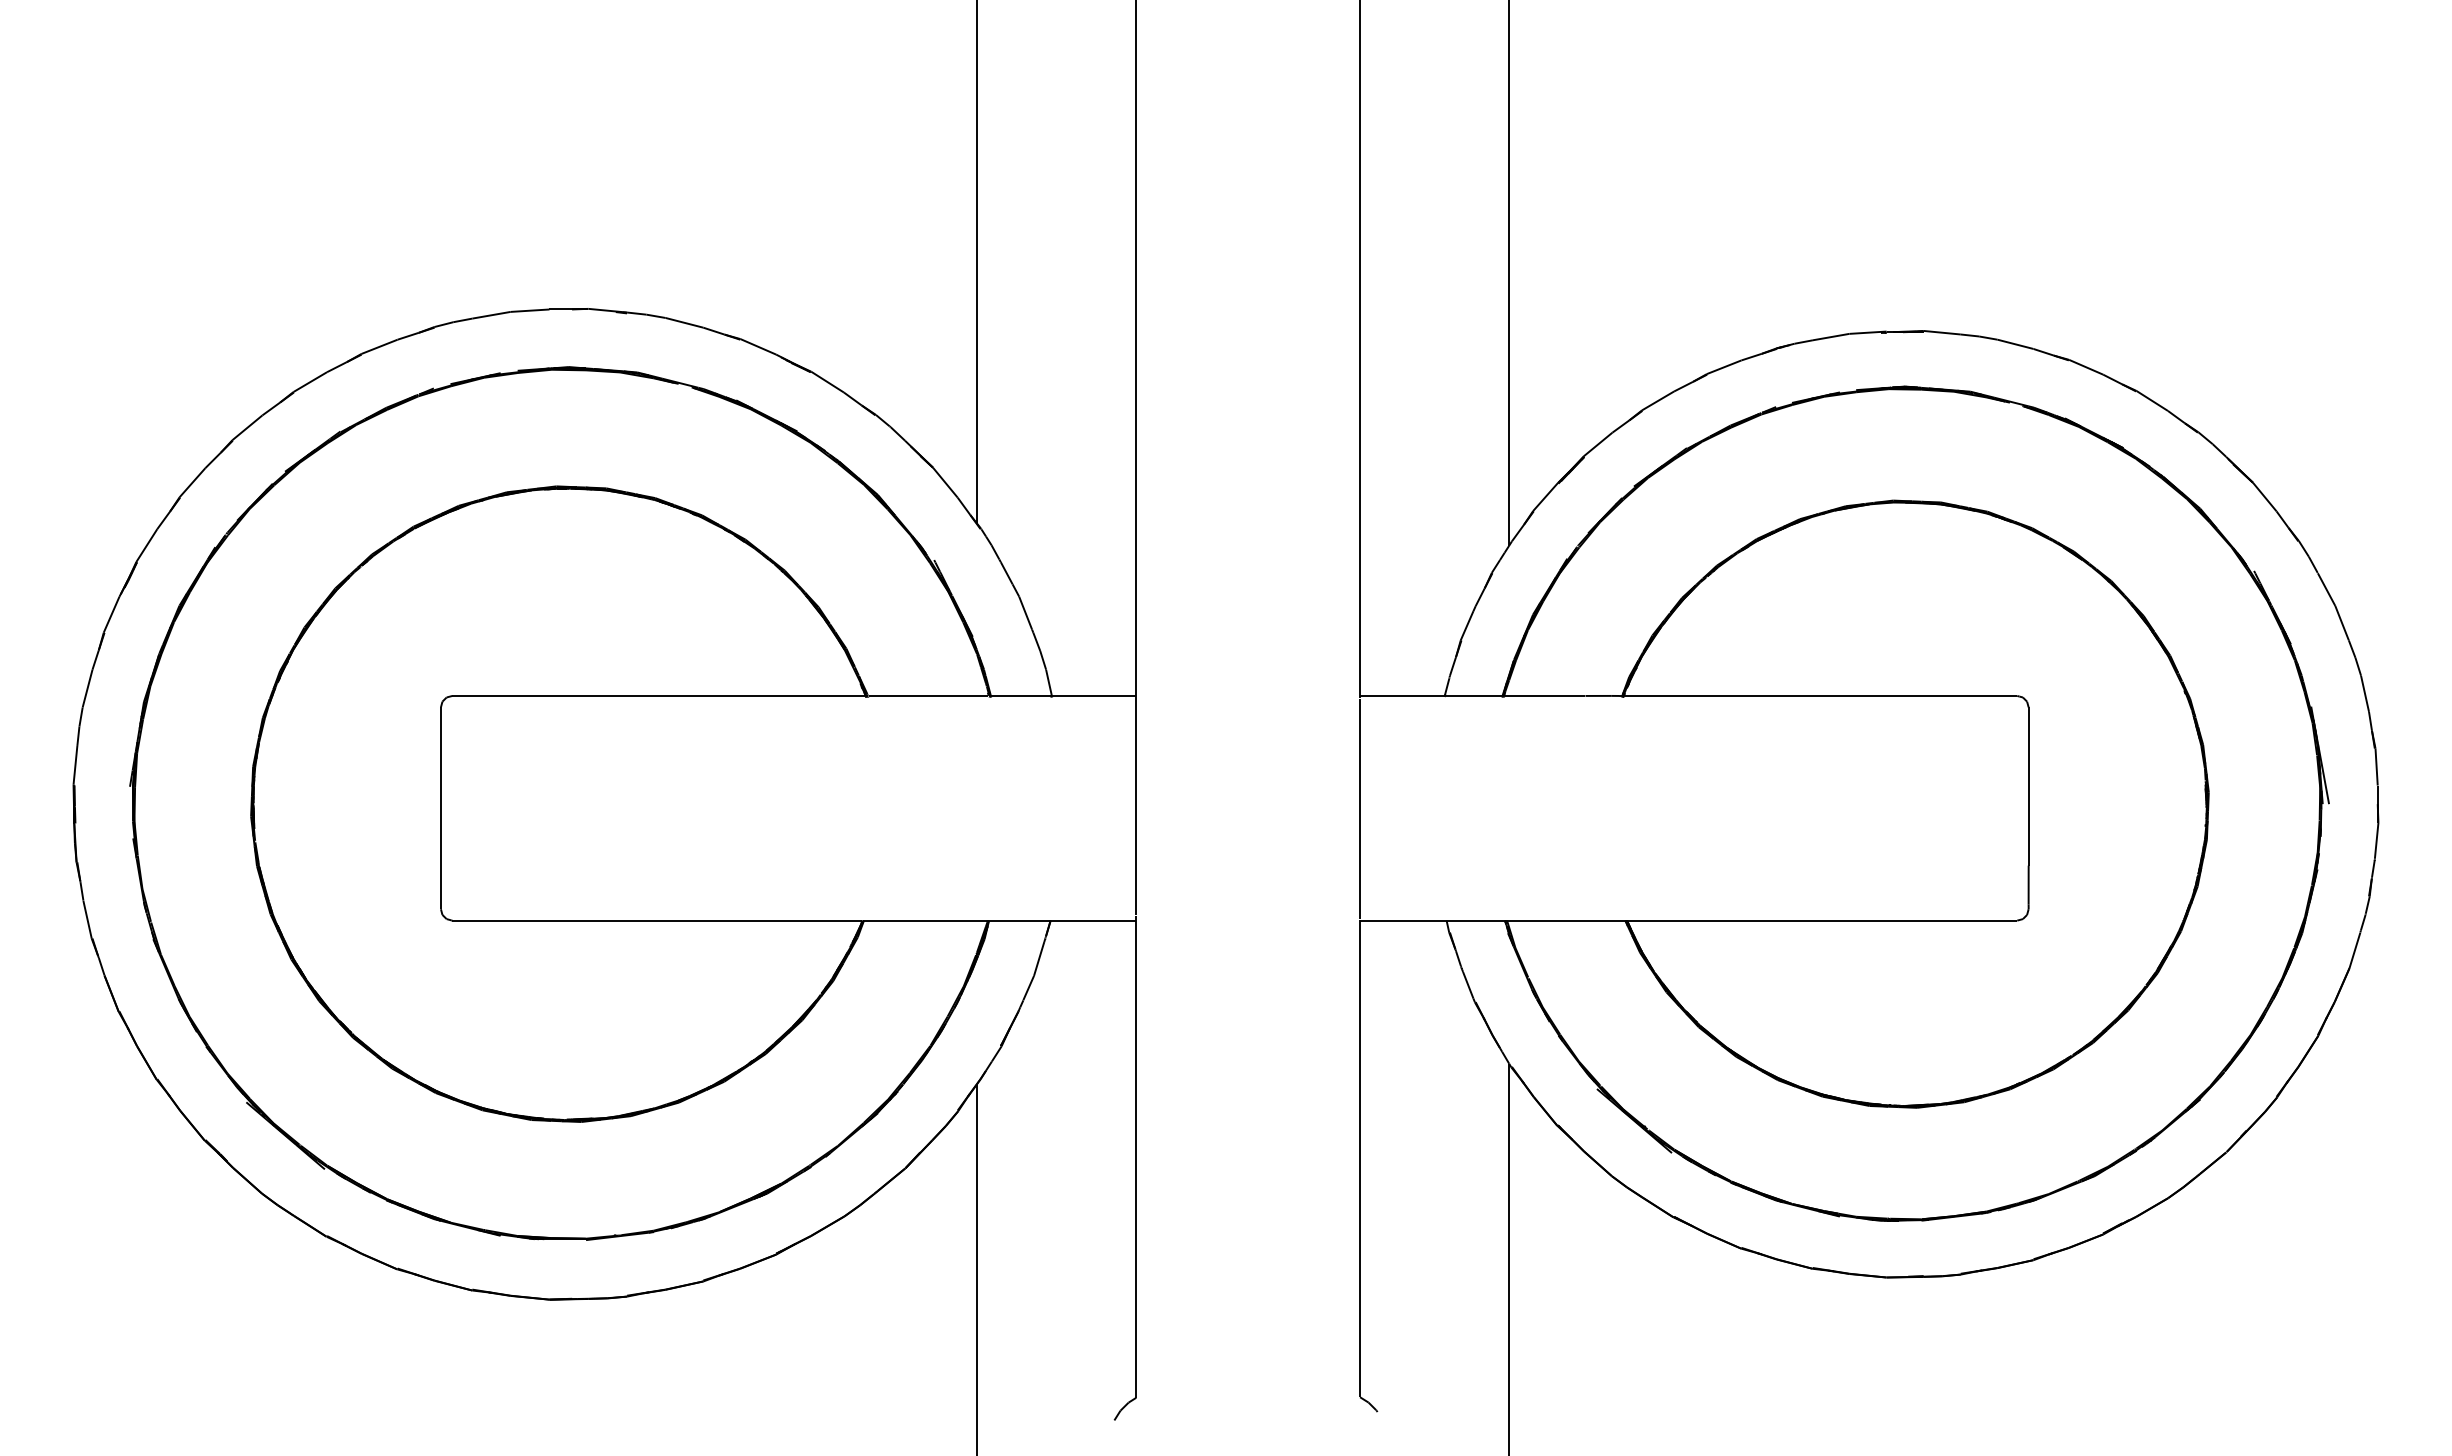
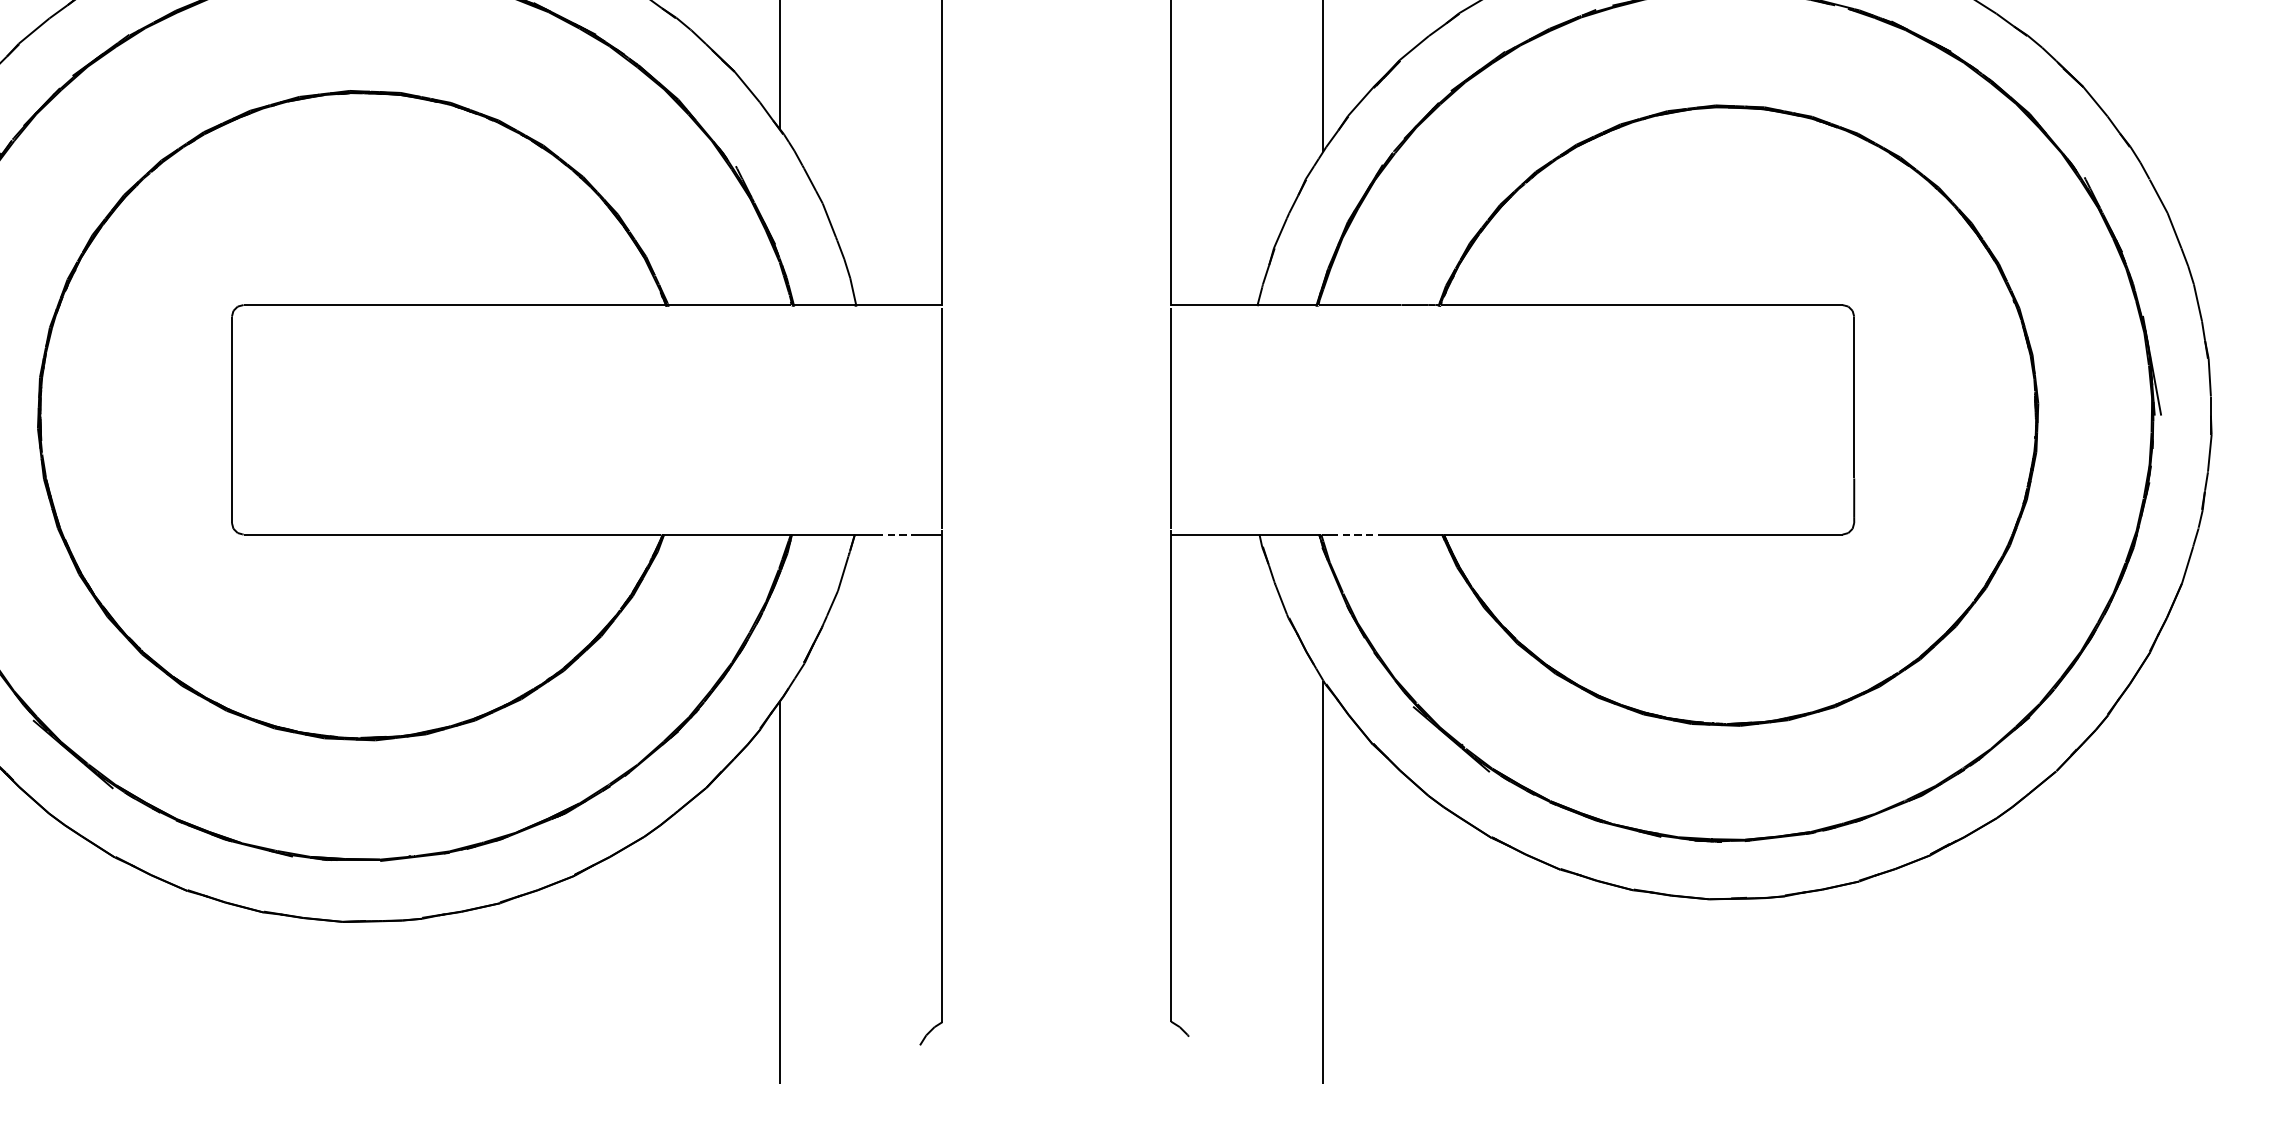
line: (1091, 920) -> (896, 534), solid -> dashed
line: (1542, 920) -> (1357, 534), solid -> dashed

